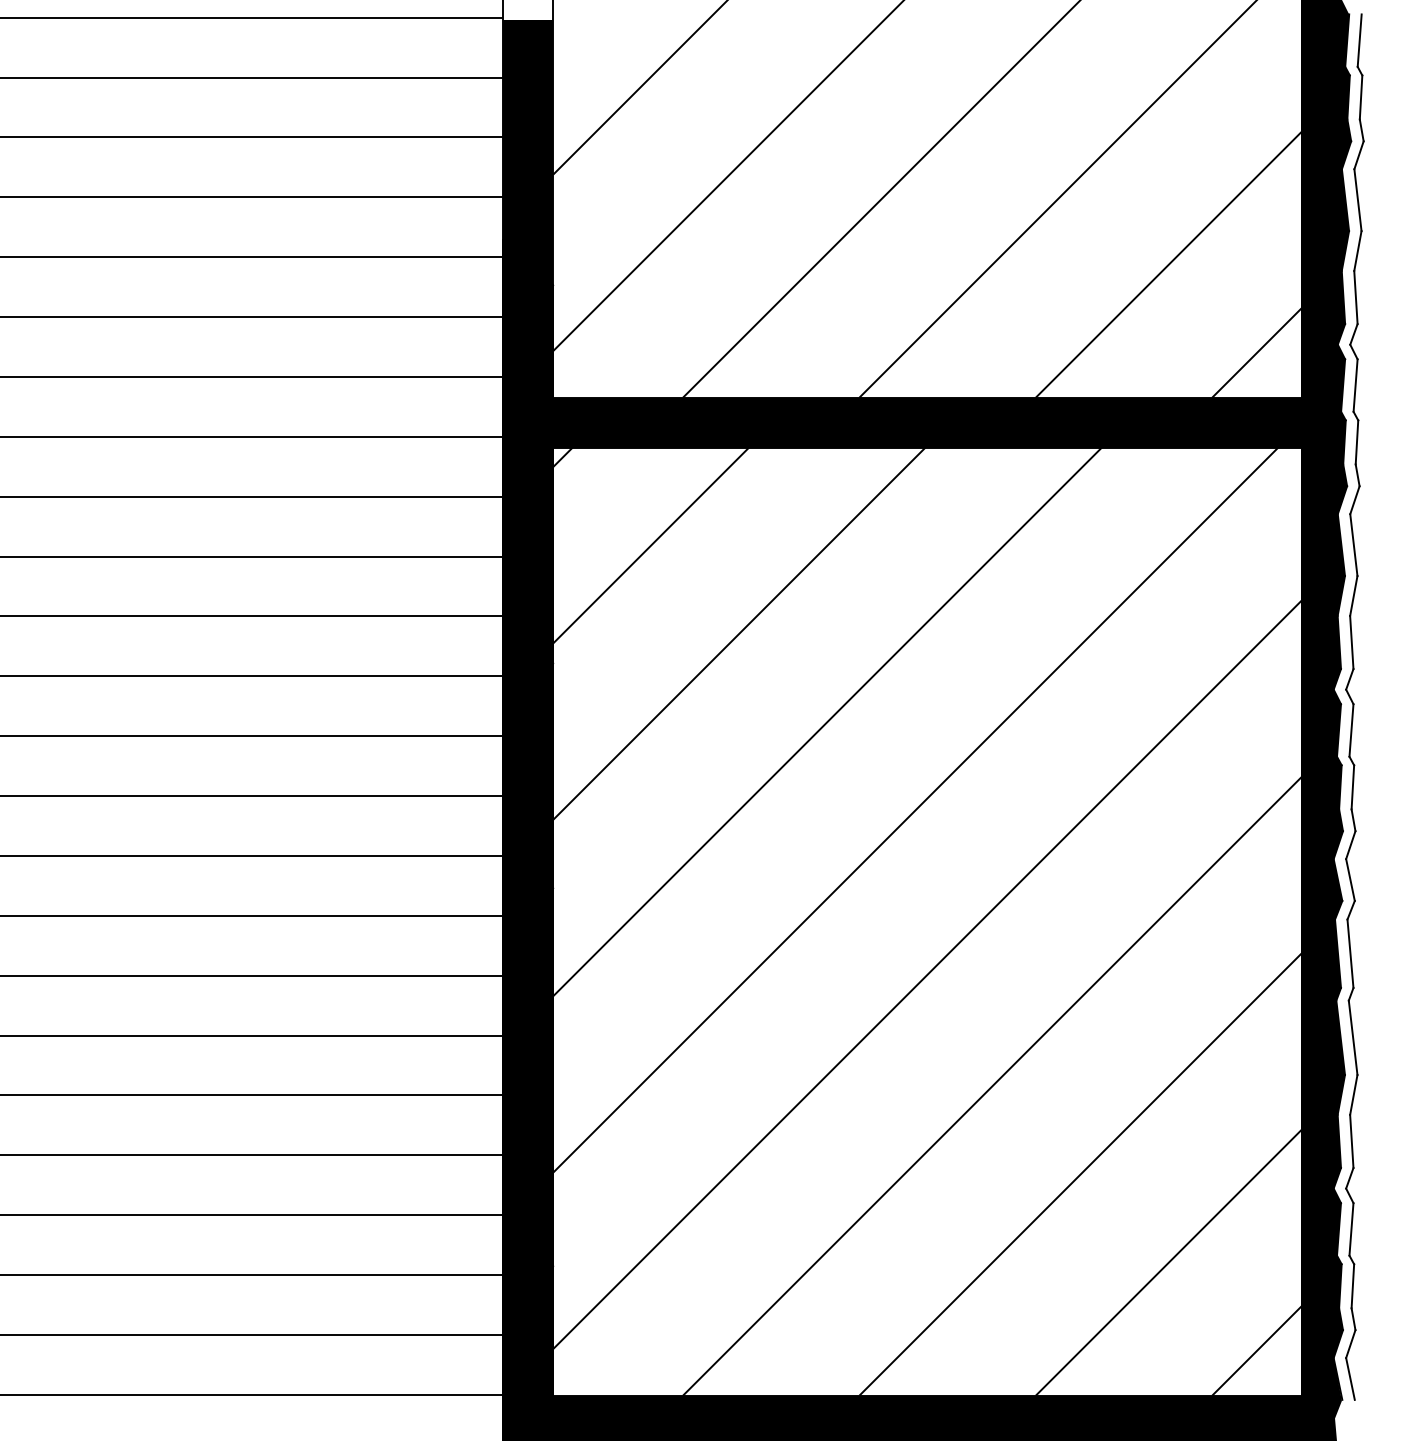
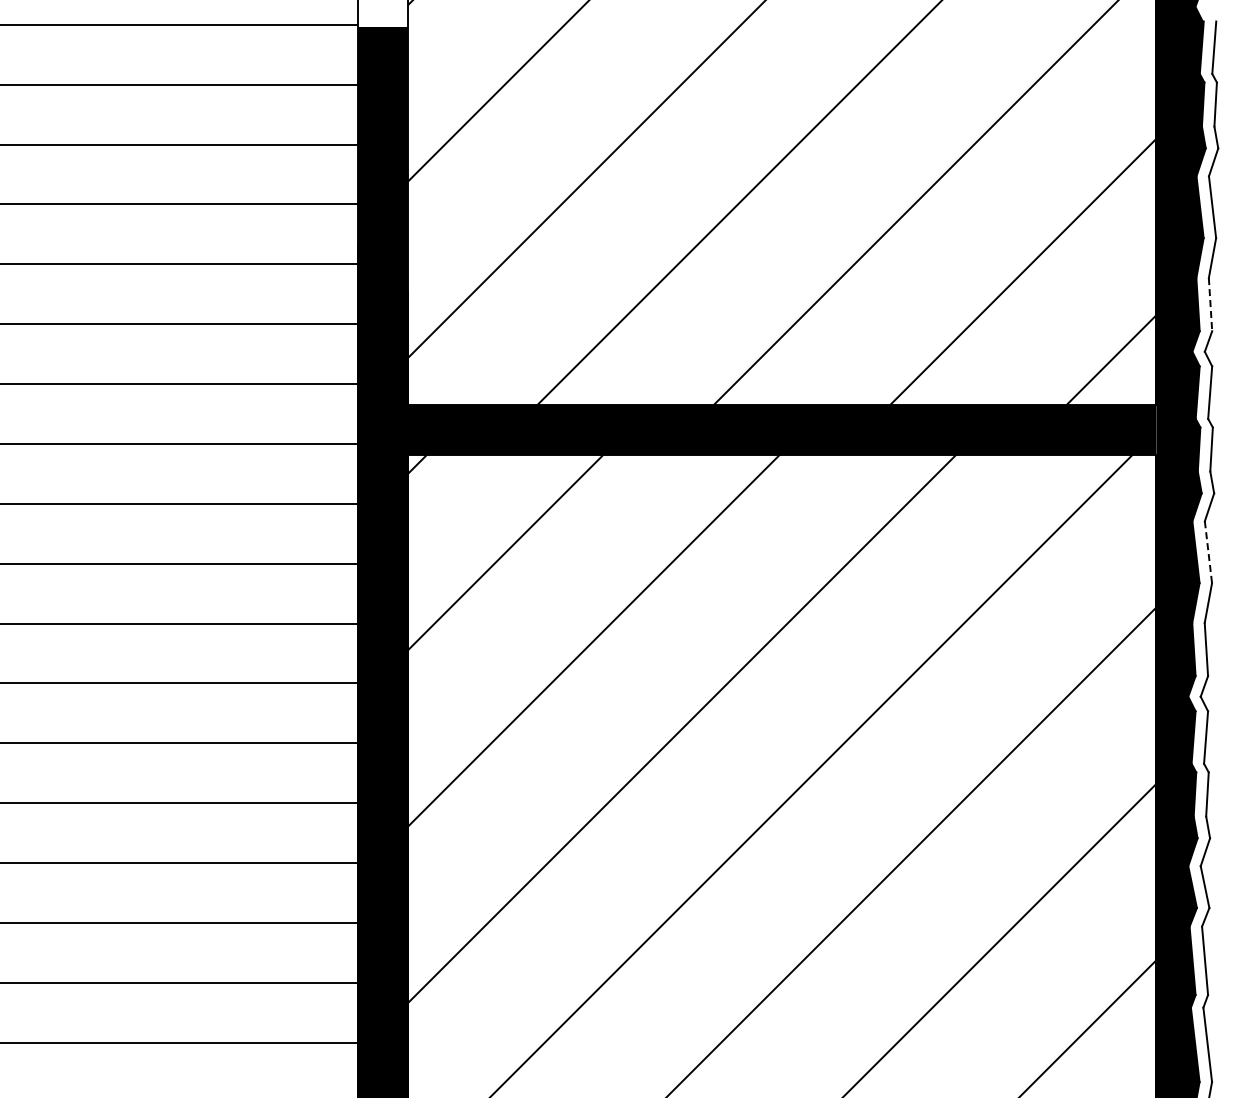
line: (1355, 297) -> (1210, 304), solid -> dashed
line: (1353, 545) -> (1208, 552), solid -> dashed

